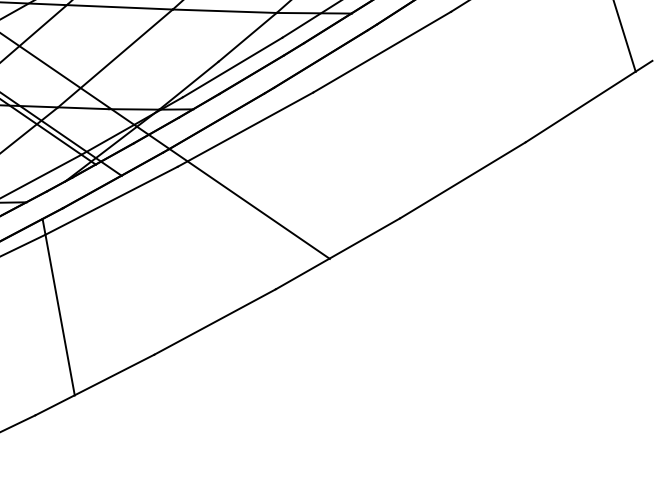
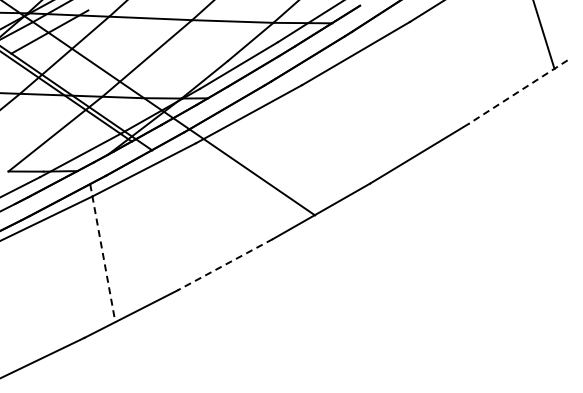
line: (589, 101) -> (518, 92), solid -> dashed
line: (58, 307) -> (102, 253), solid -> dashed
line: (214, 322) -> (224, 265), solid -> dashed

